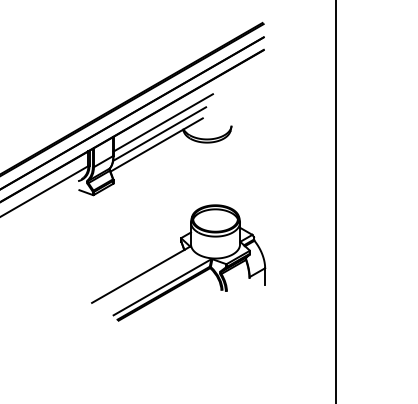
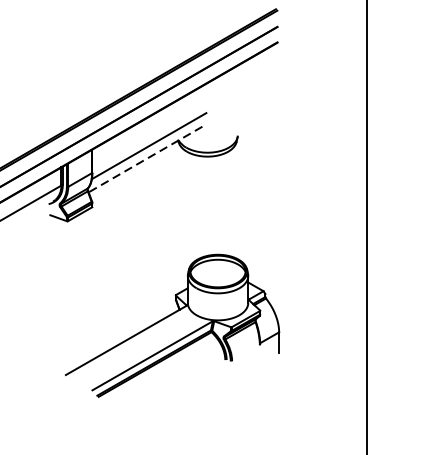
line: (162, 122) -> (152, 131), removed
line: (156, 145) -> (145, 160), solid -> dashed
part: (175, 256) -> (168, 317), moved

